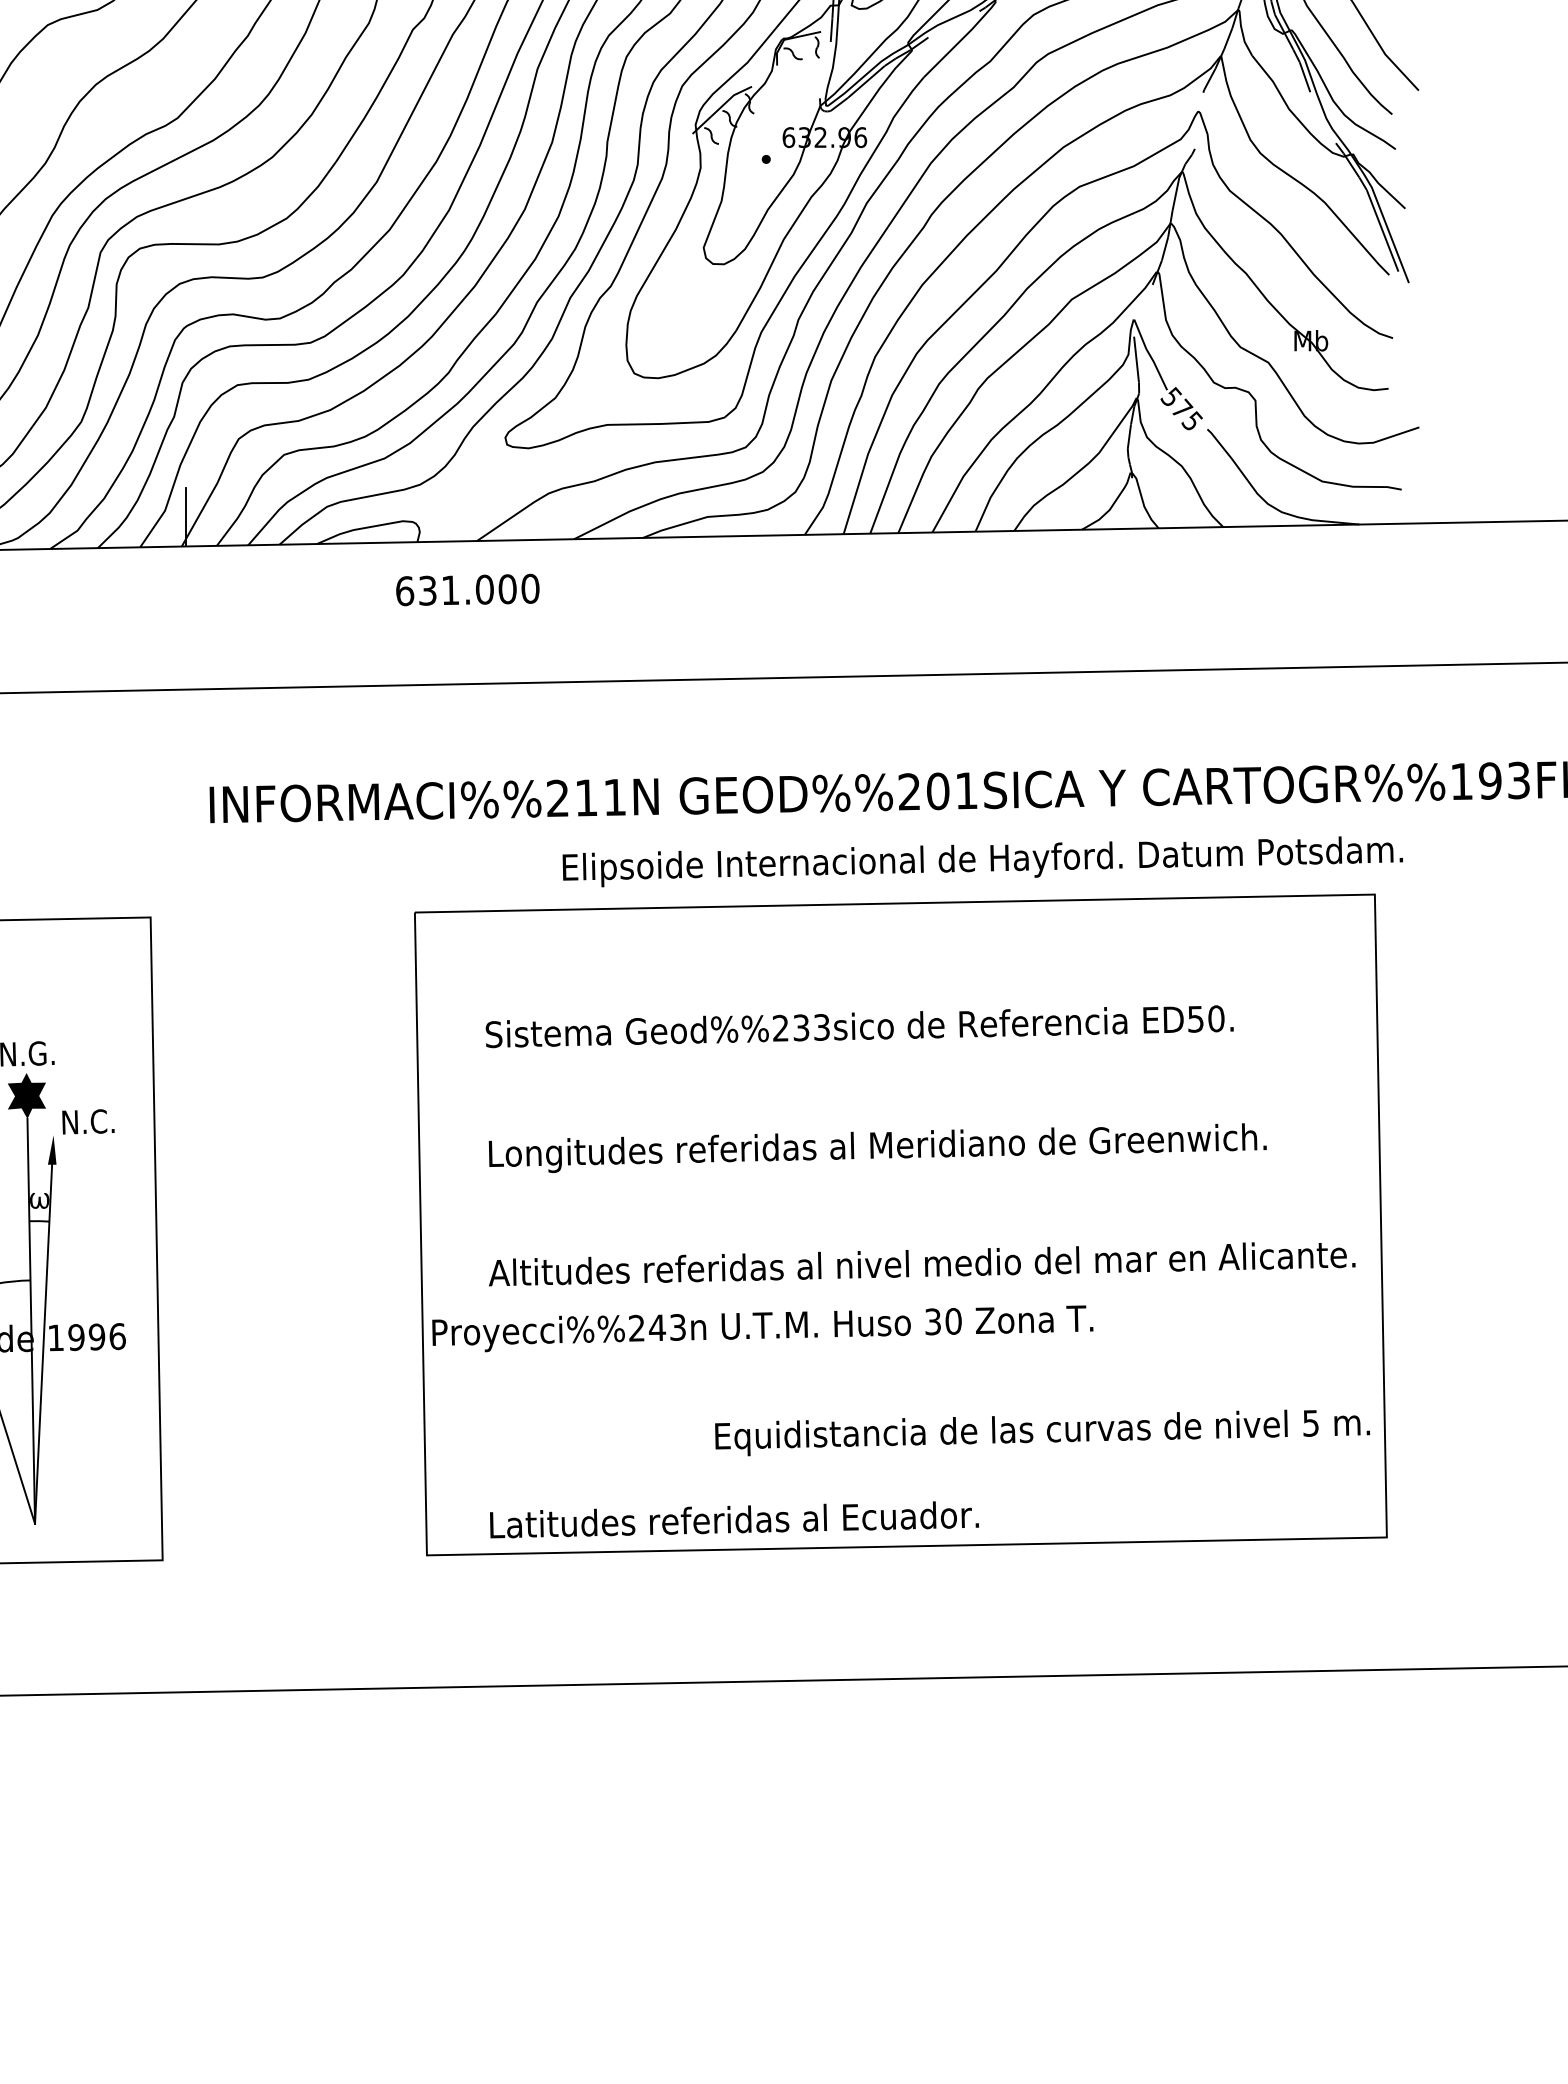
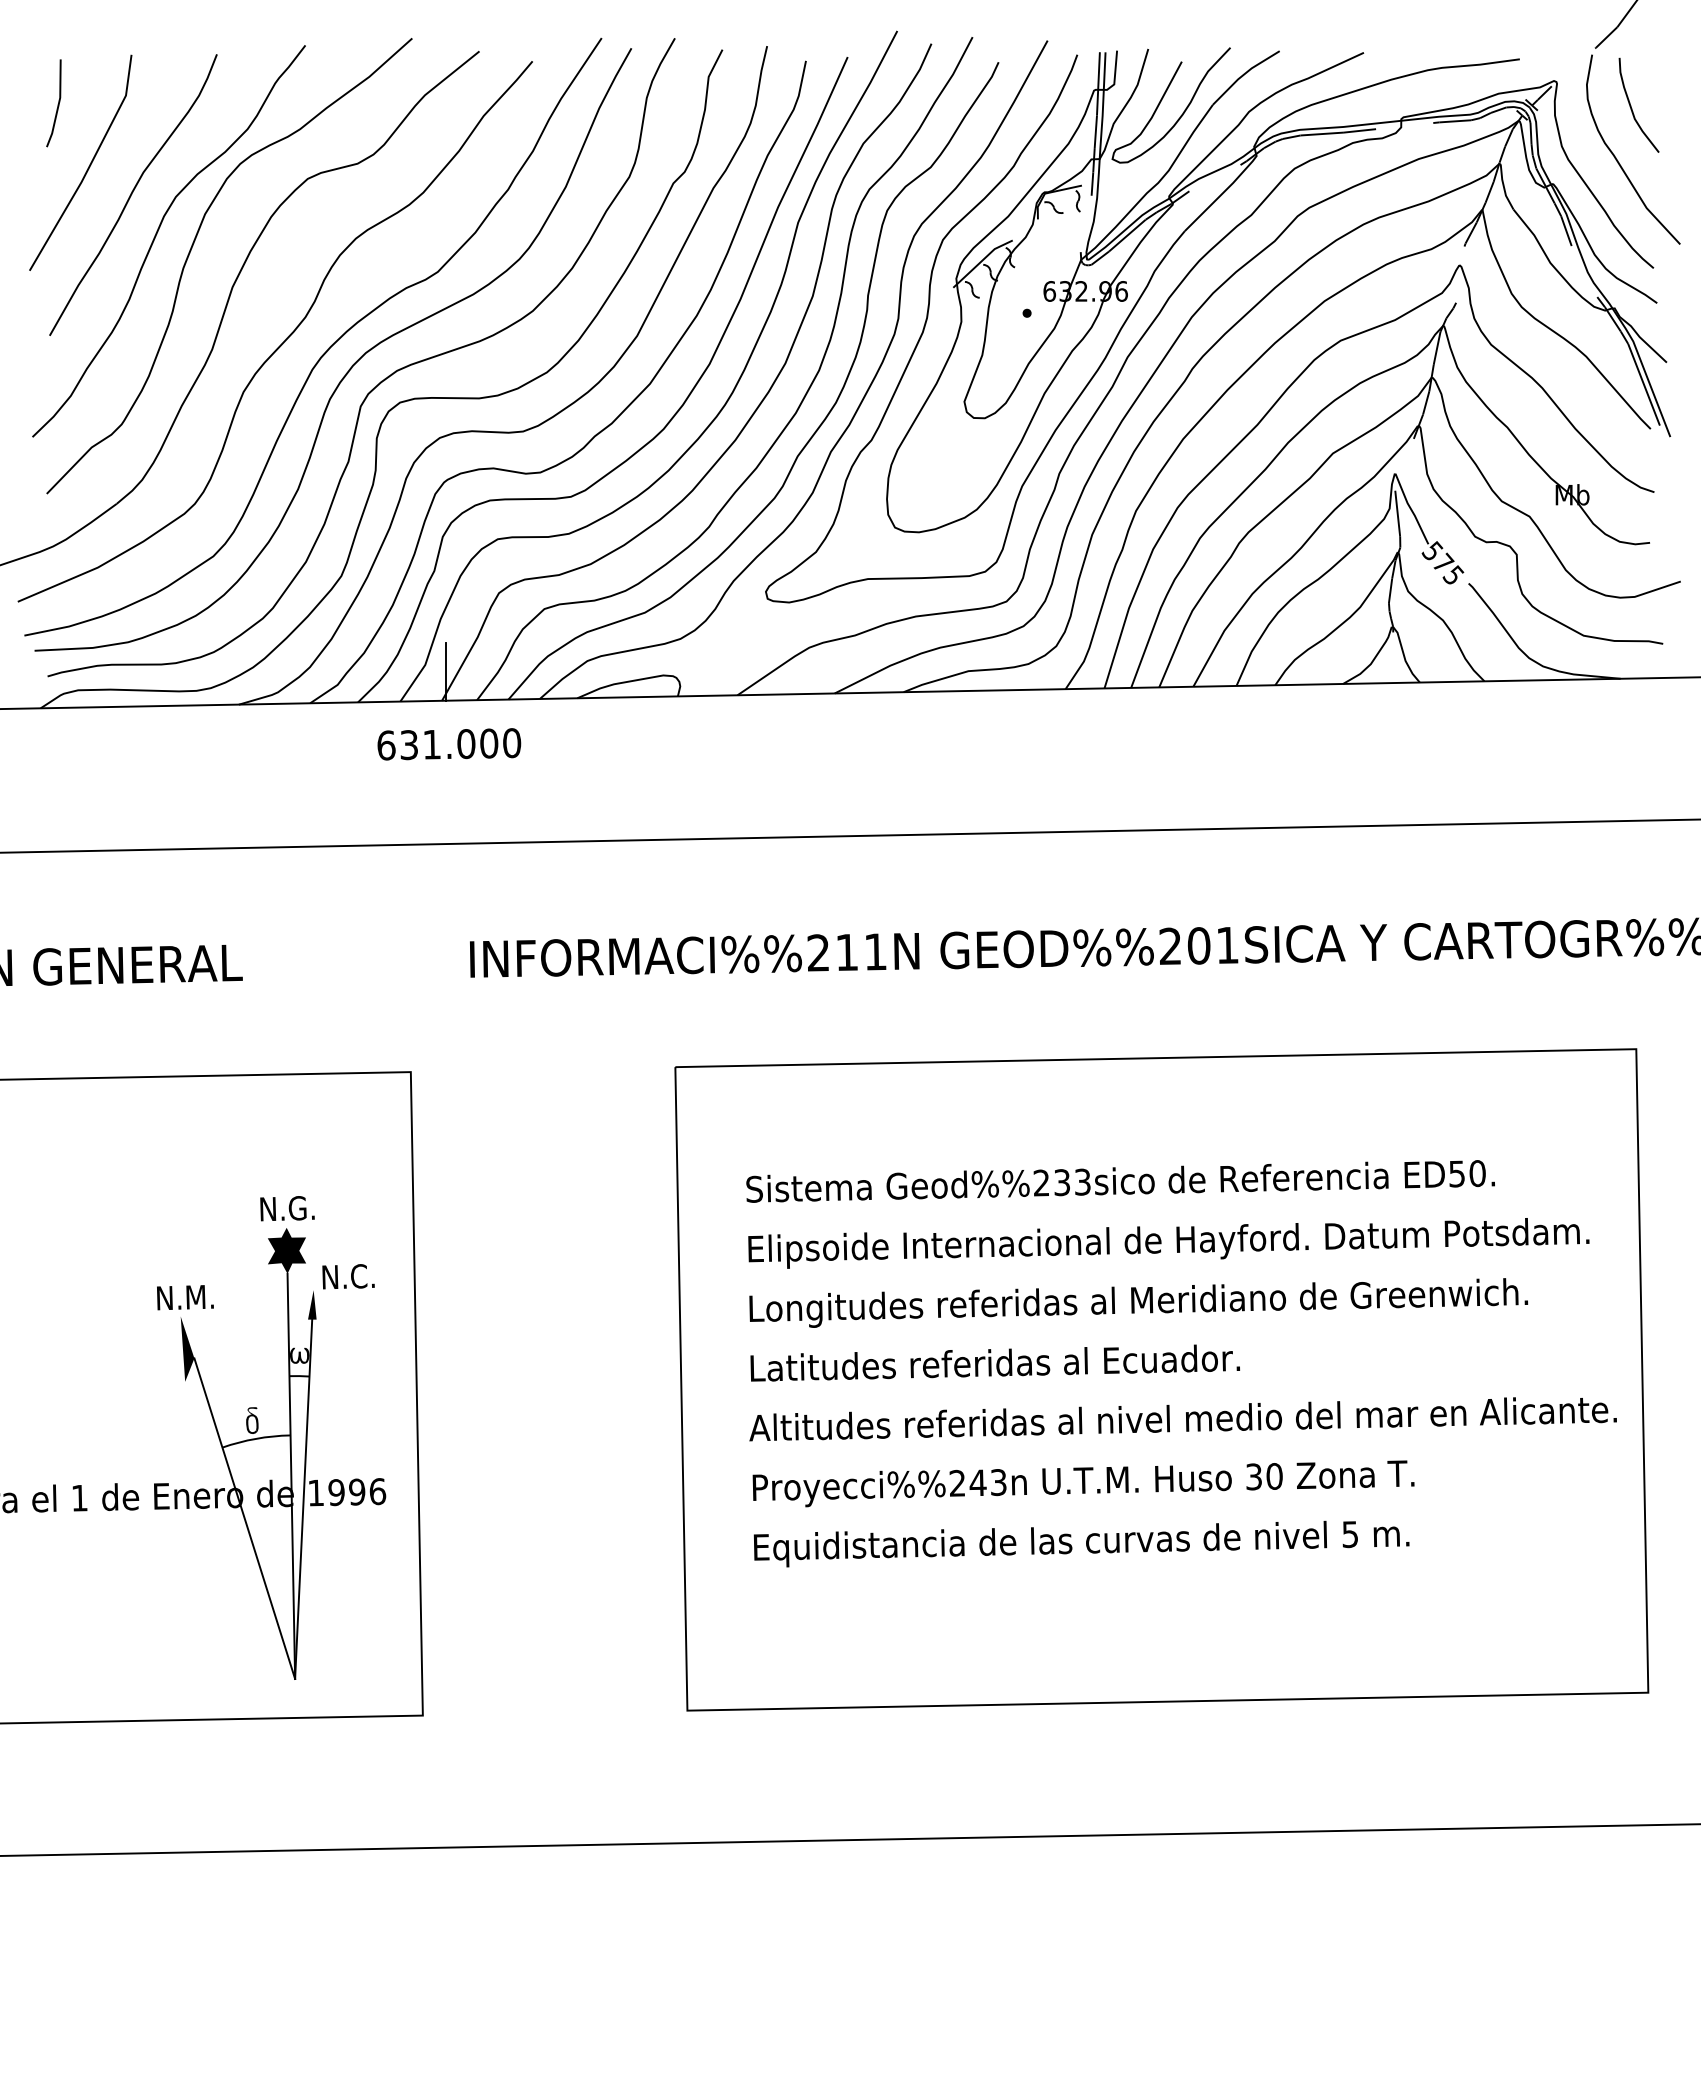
text: (467, 590) -> (449, 744), moved
text: (982, 861) -> (1168, 1243), moved
text: (762, 1328) -> (1083, 1483), moved
text: (1042, 1432) -> (1081, 1543), moved
text: (733, 1519) -> (994, 1362), moved

